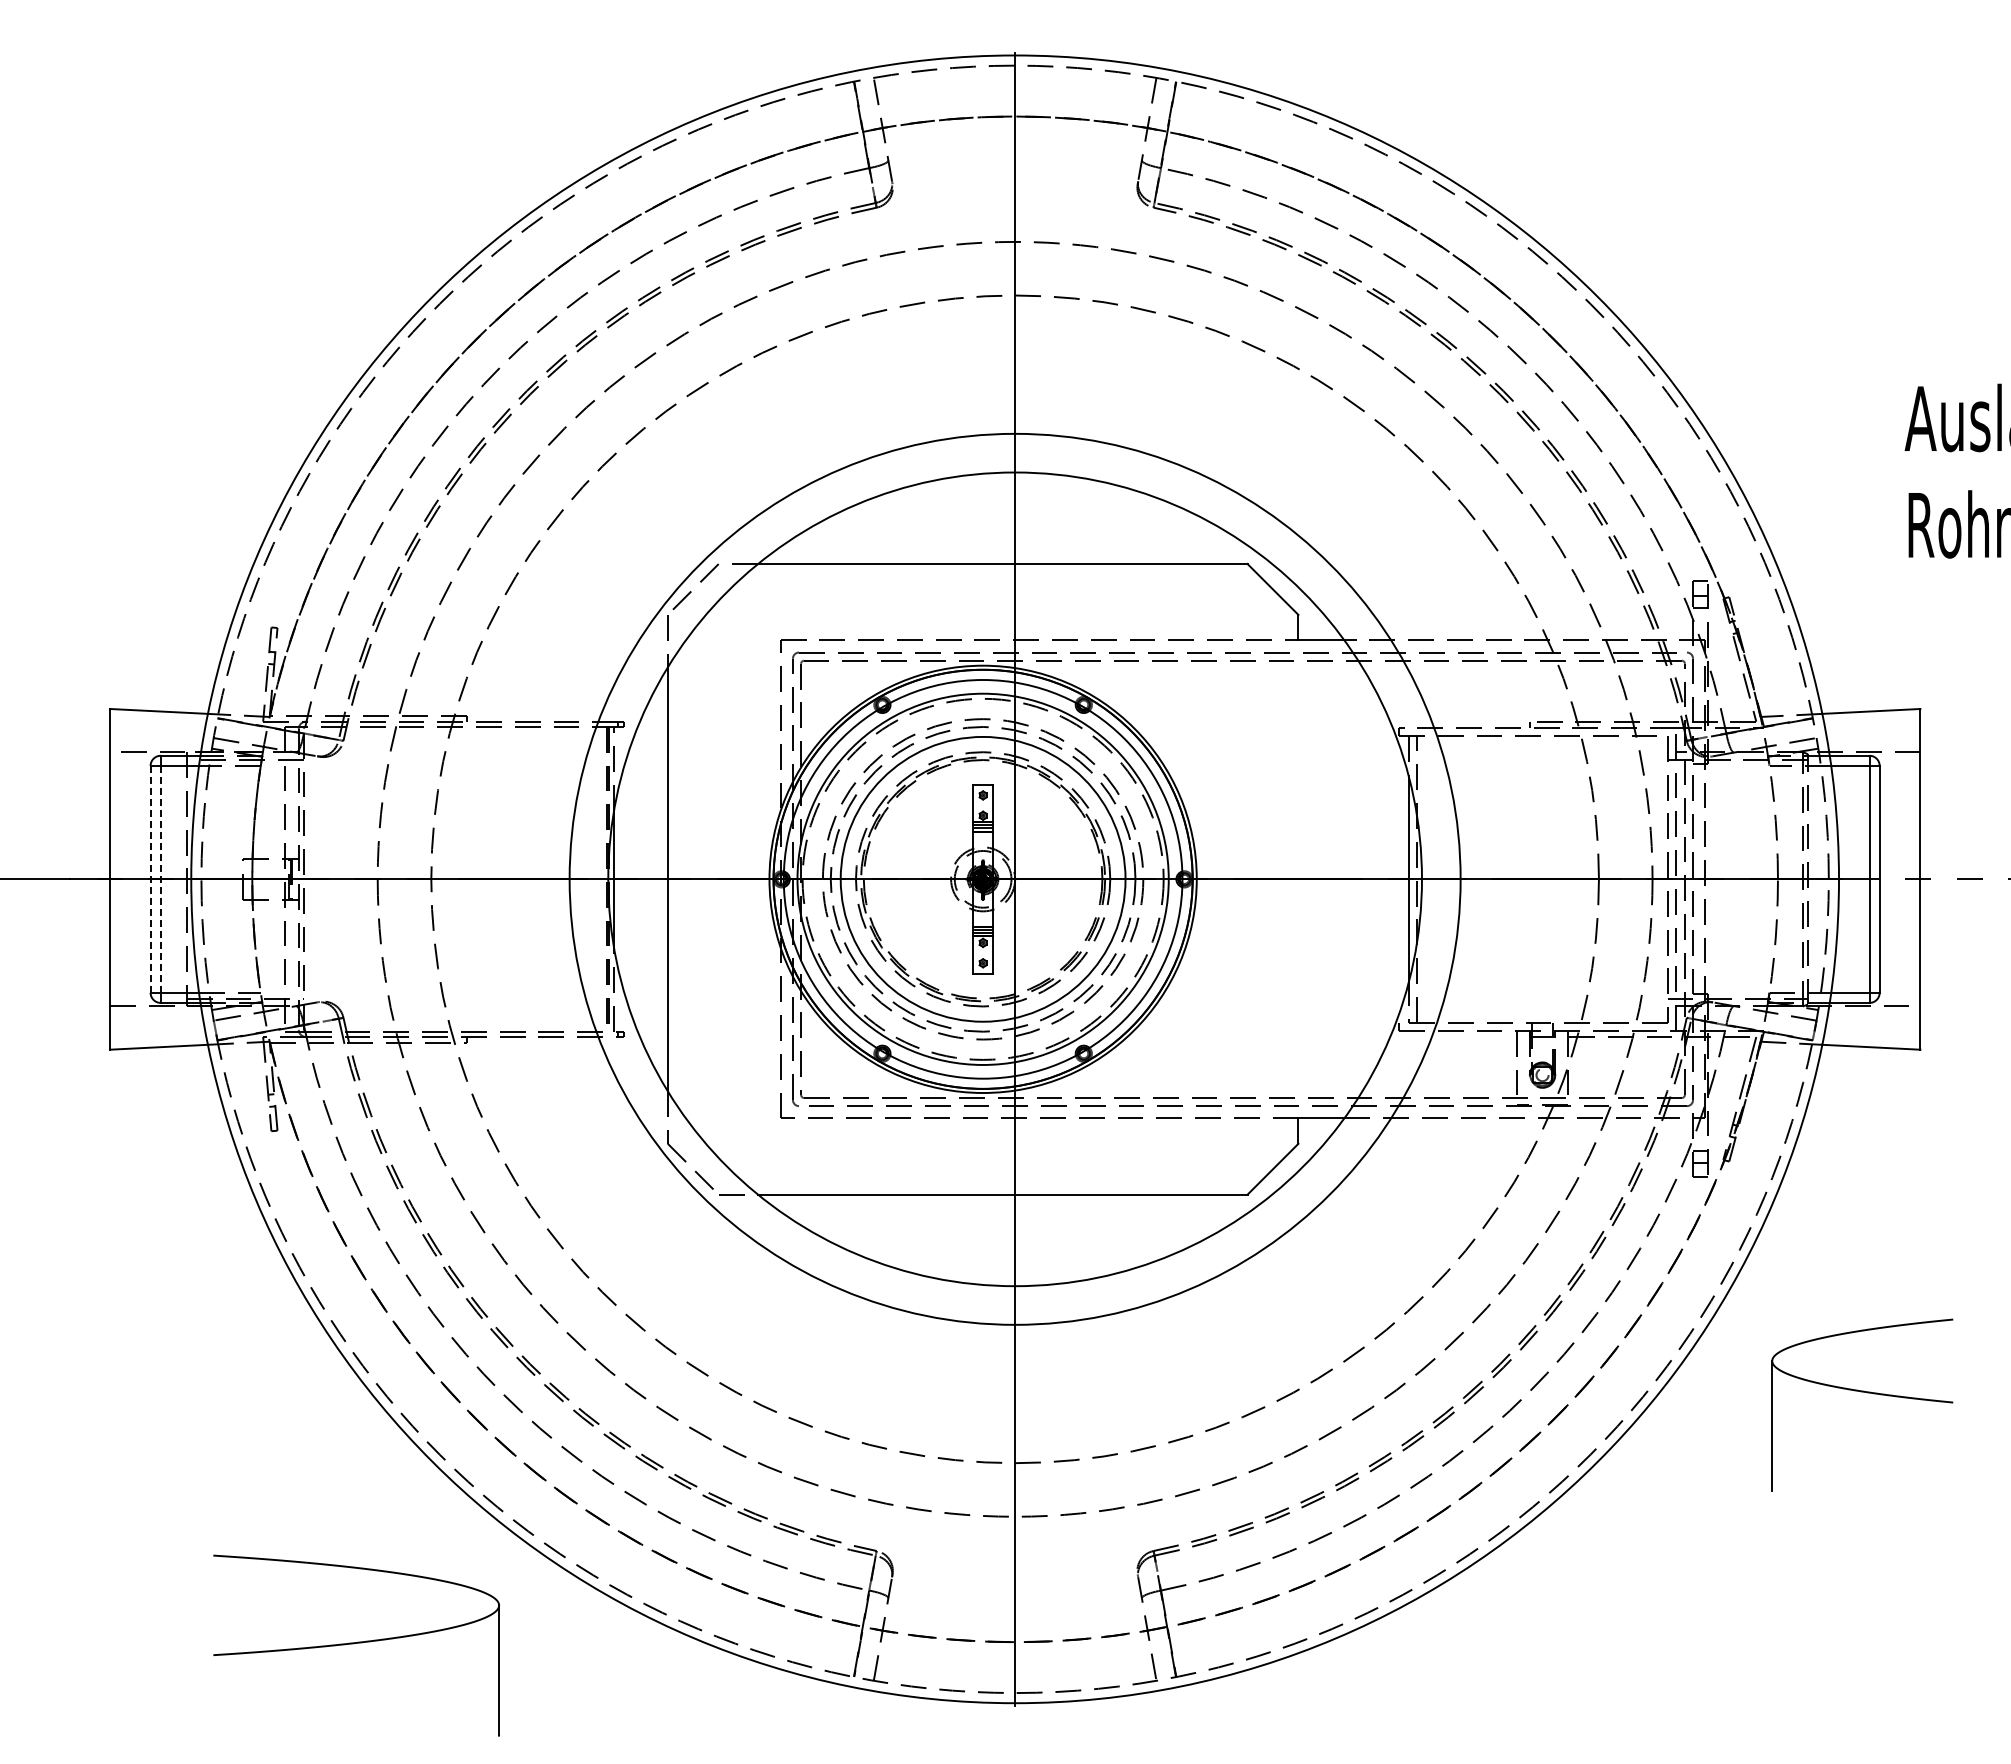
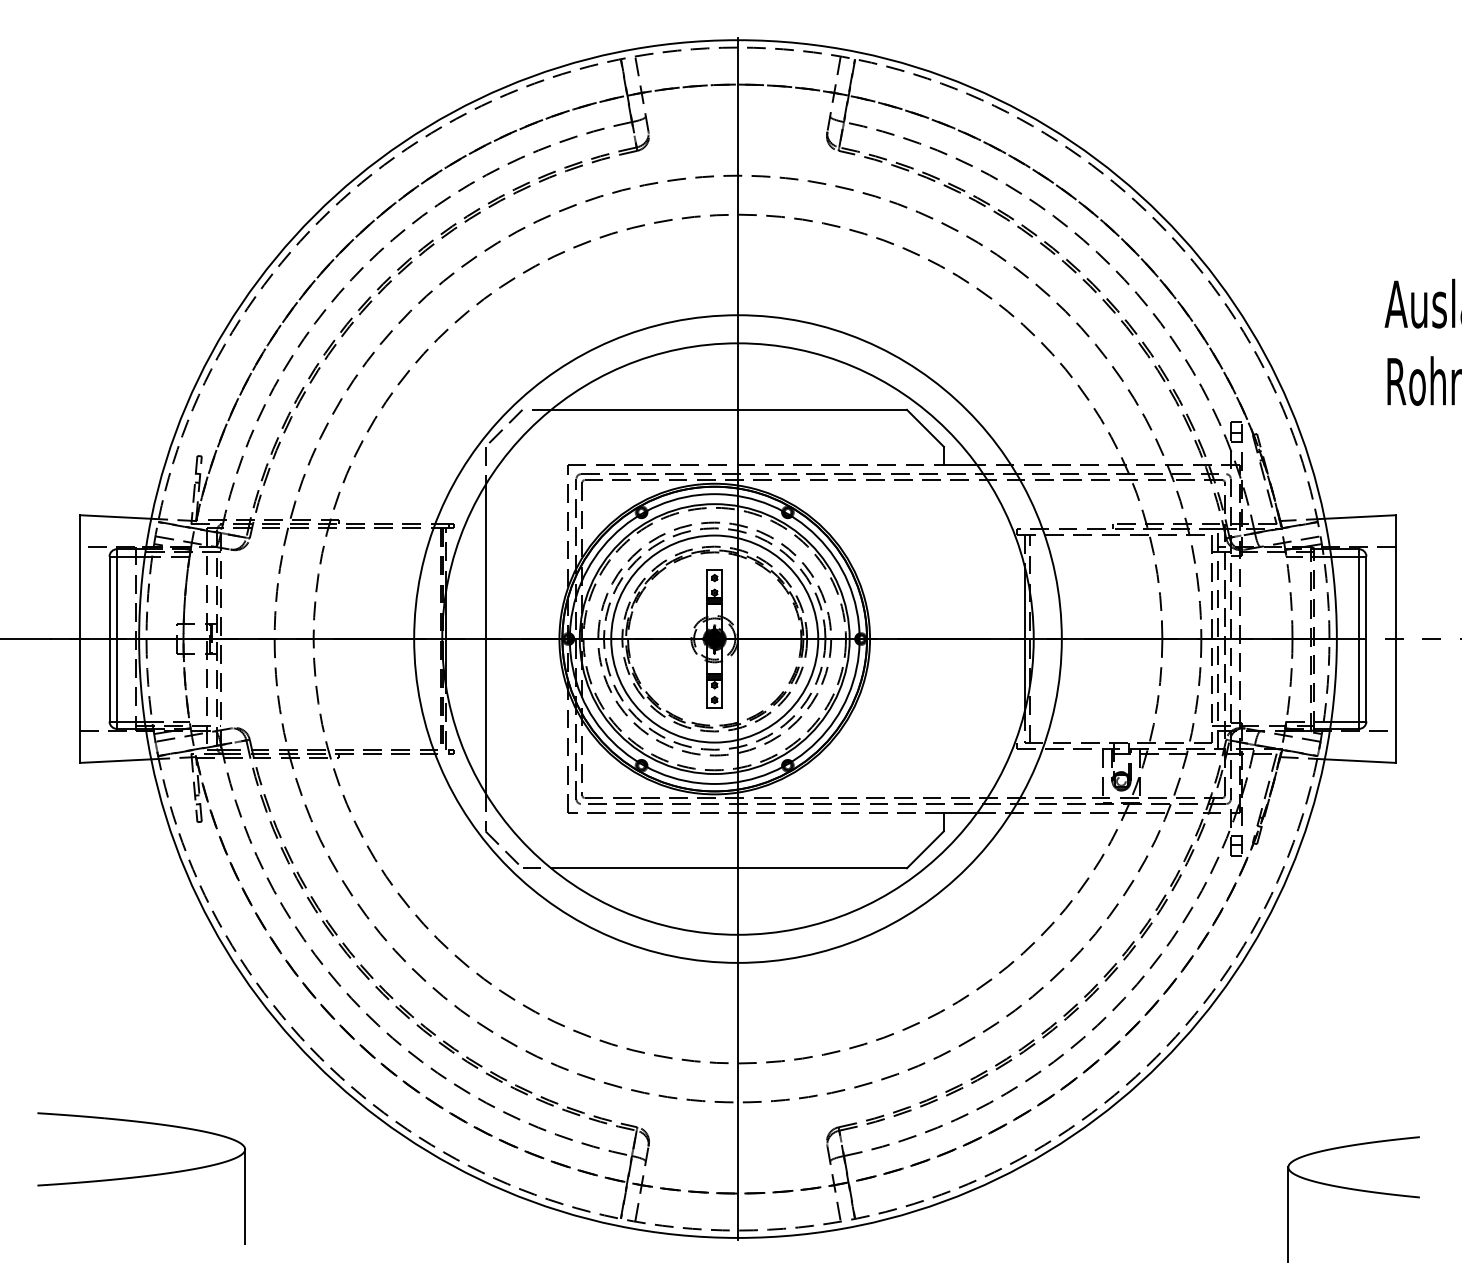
line: (150, 879) -> (109, 639), dashed -> solid
line: (160, 879) -> (116, 639), dashed -> solid
part: (1862, 1392) -> (1353, 1190), moved
part: (356, 1645) -> (141, 1178), moved

